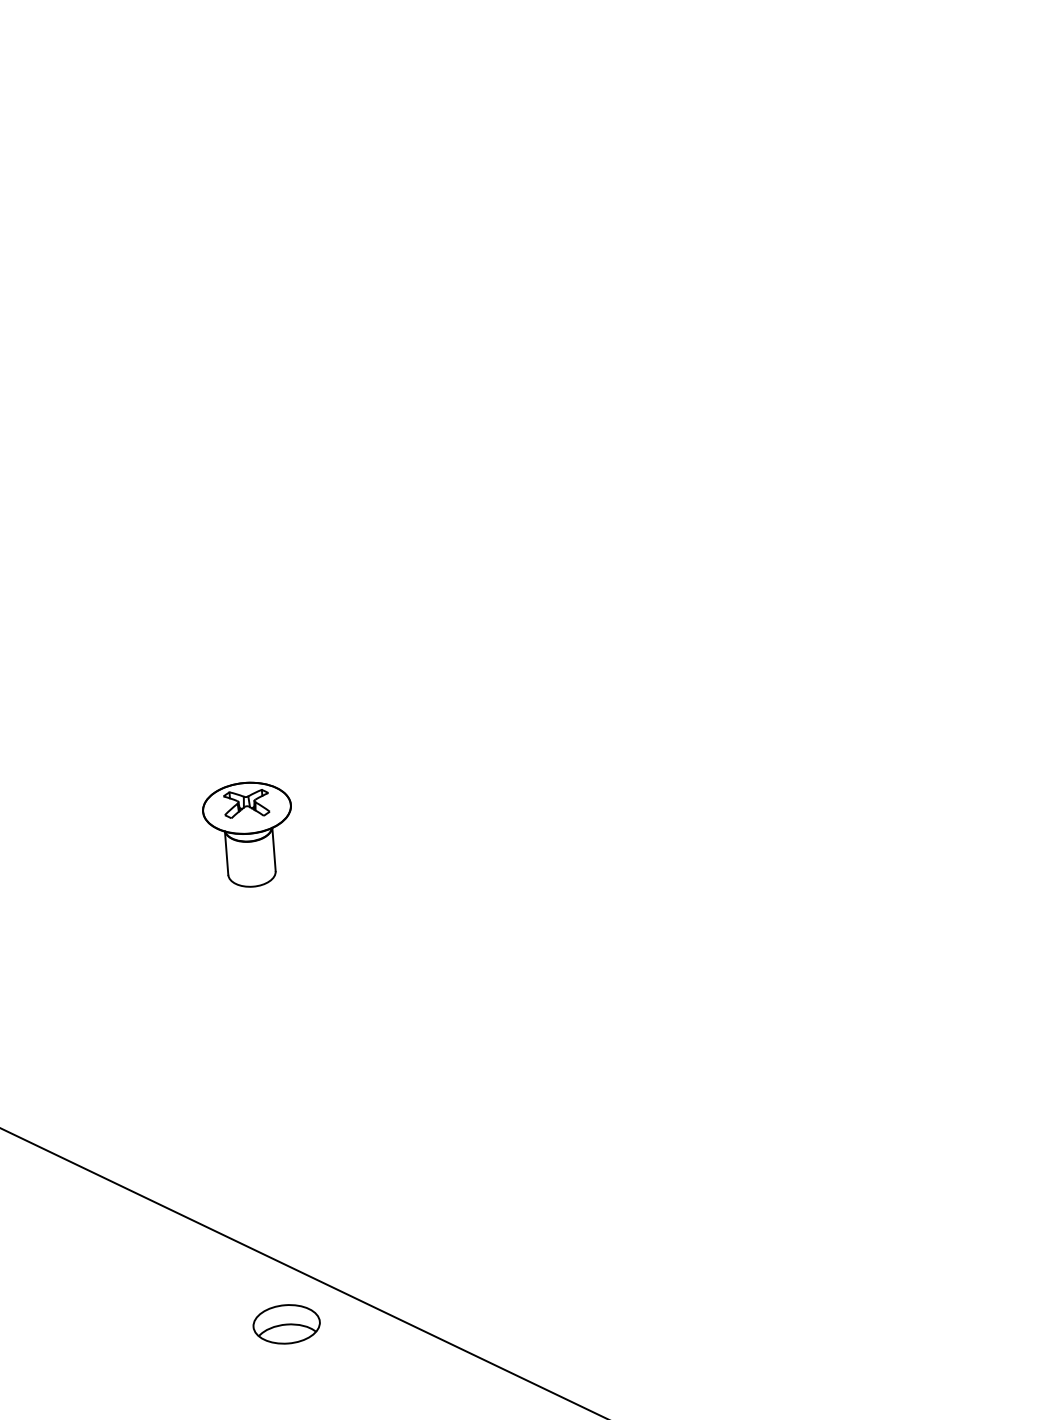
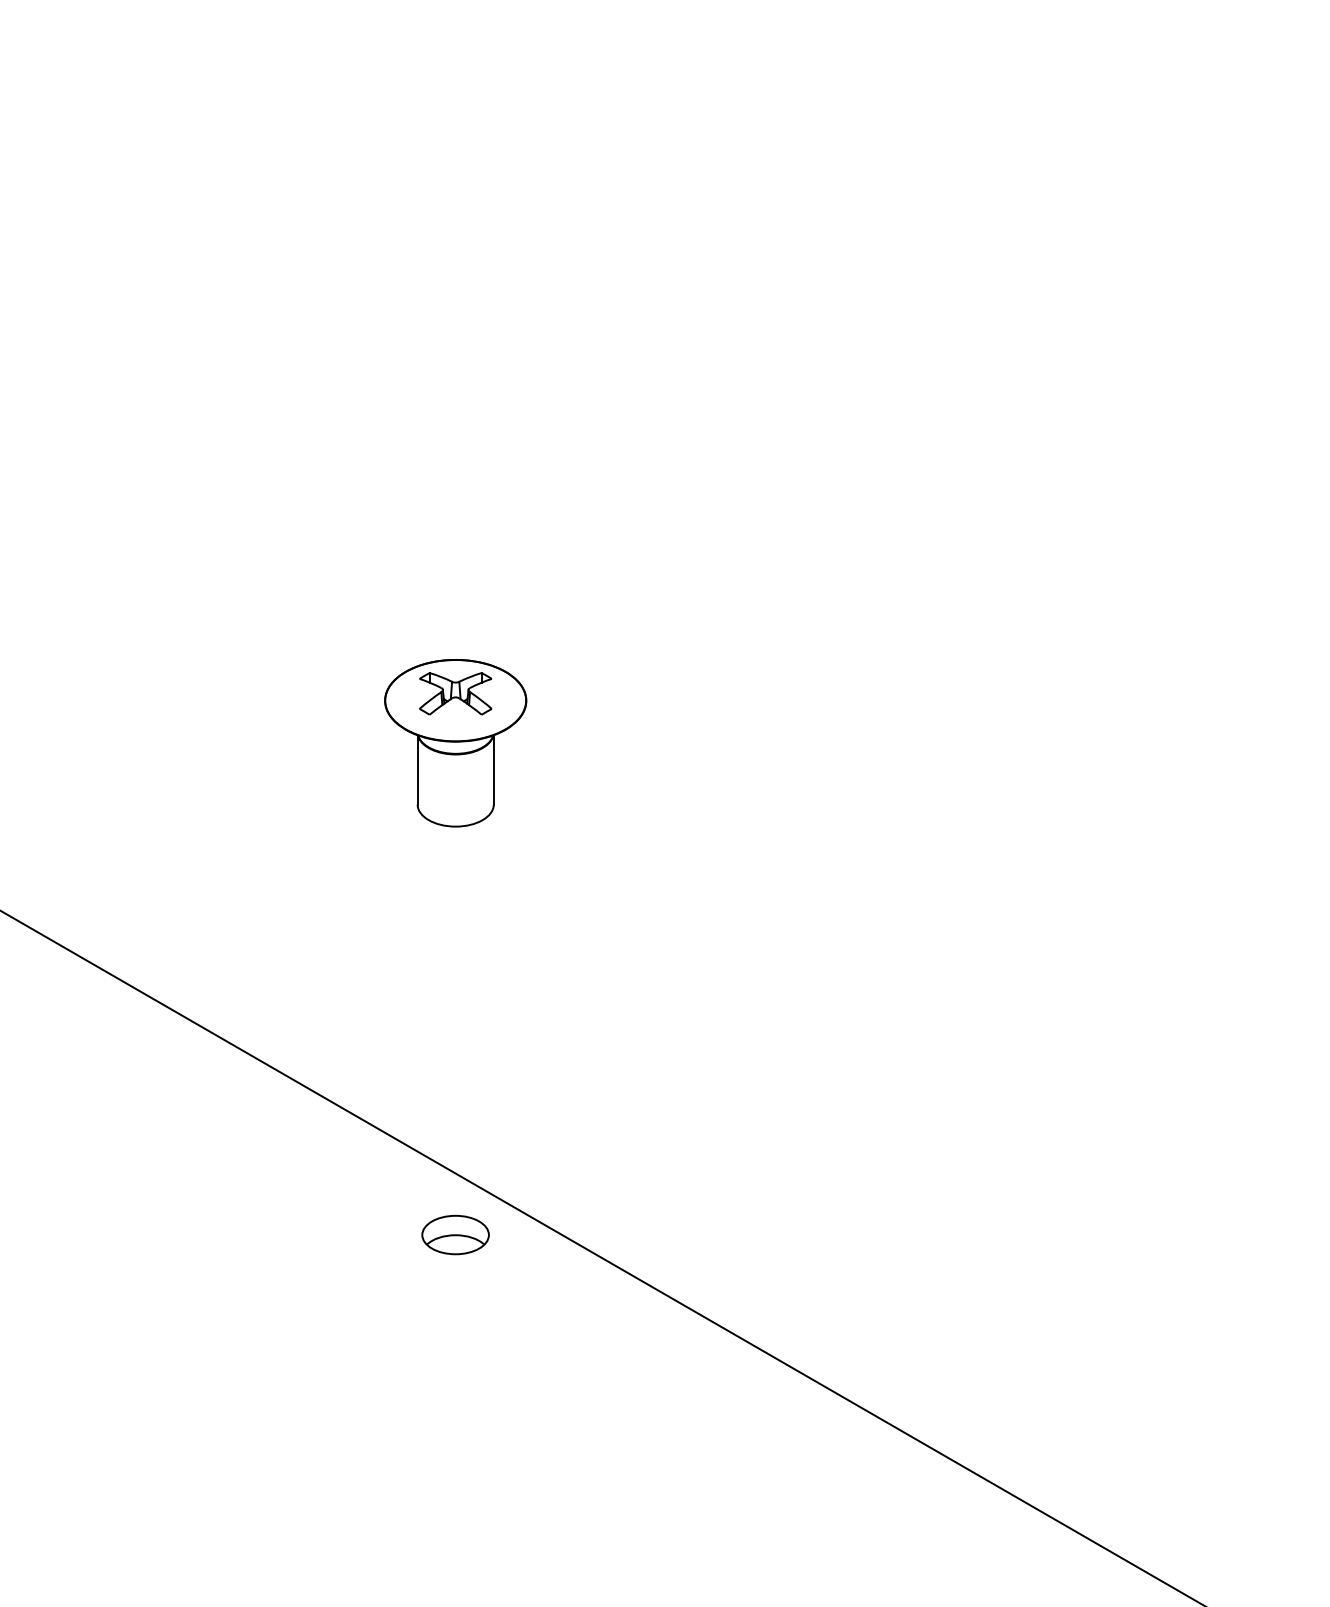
part: (248, 834) -> (455, 743), size x1.6

